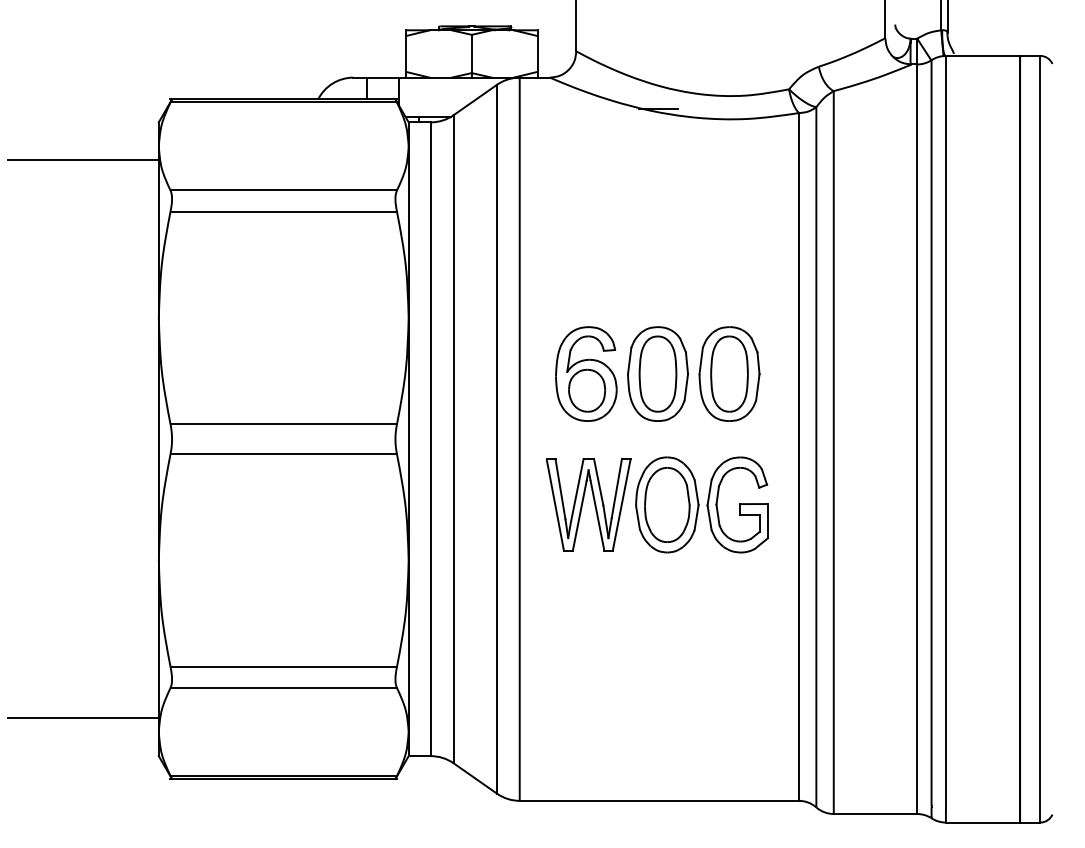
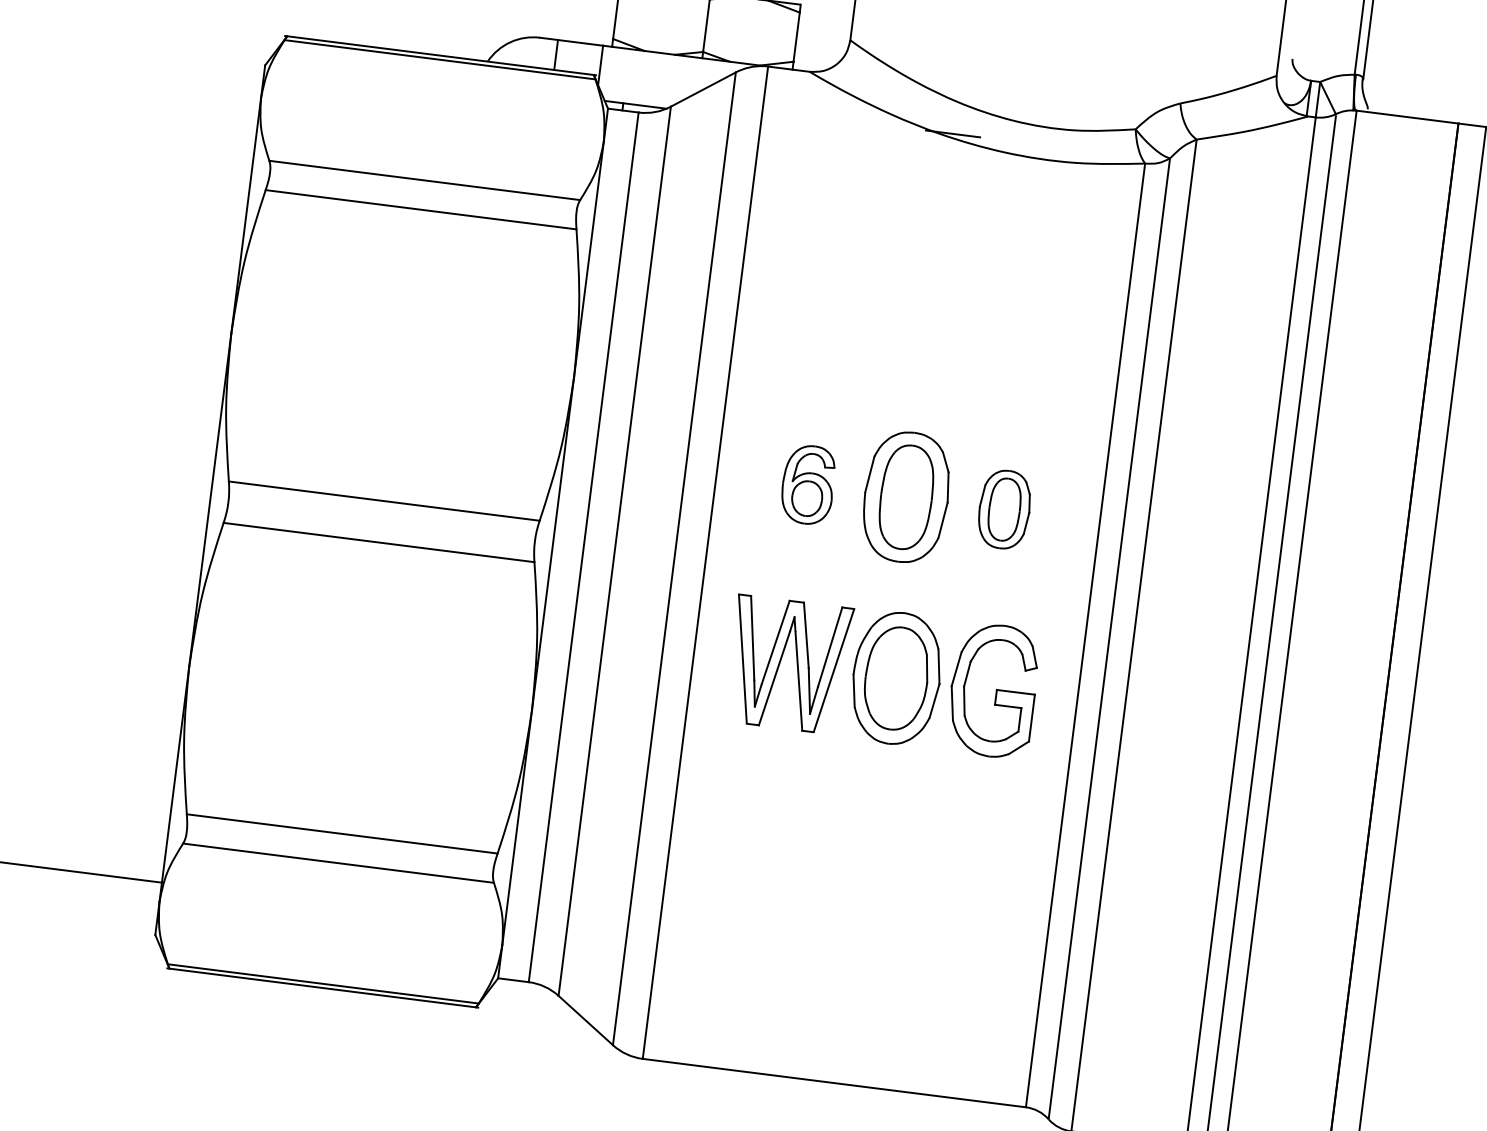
line: (82, 160) -> (153, 104), removed
part: (586, 373) -> (808, 484), size x0.6
part: (729, 373) -> (1004, 508), size x0.6

